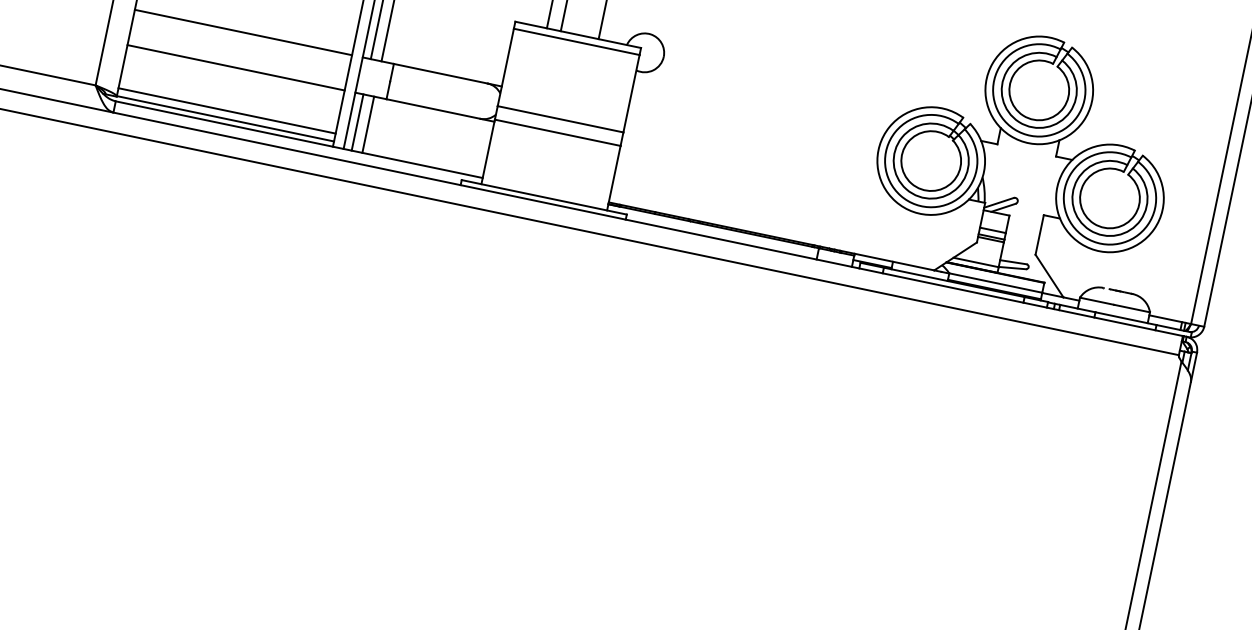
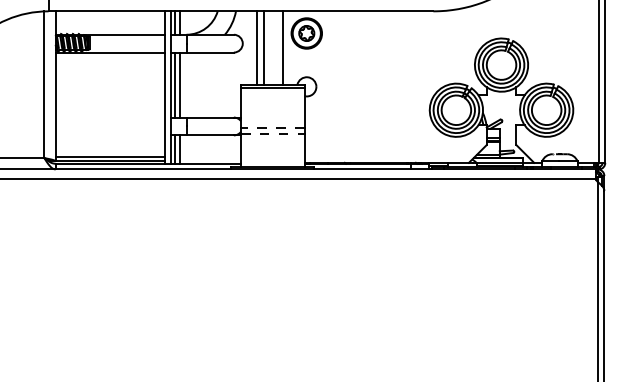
line: (243, 32) -> (110, 117), removed
line: (236, 67) -> (110, 135), removed
line: (560, 119) -> (272, 127), solid -> dashed
line: (557, 133) -> (272, 134), solid -> dashed

